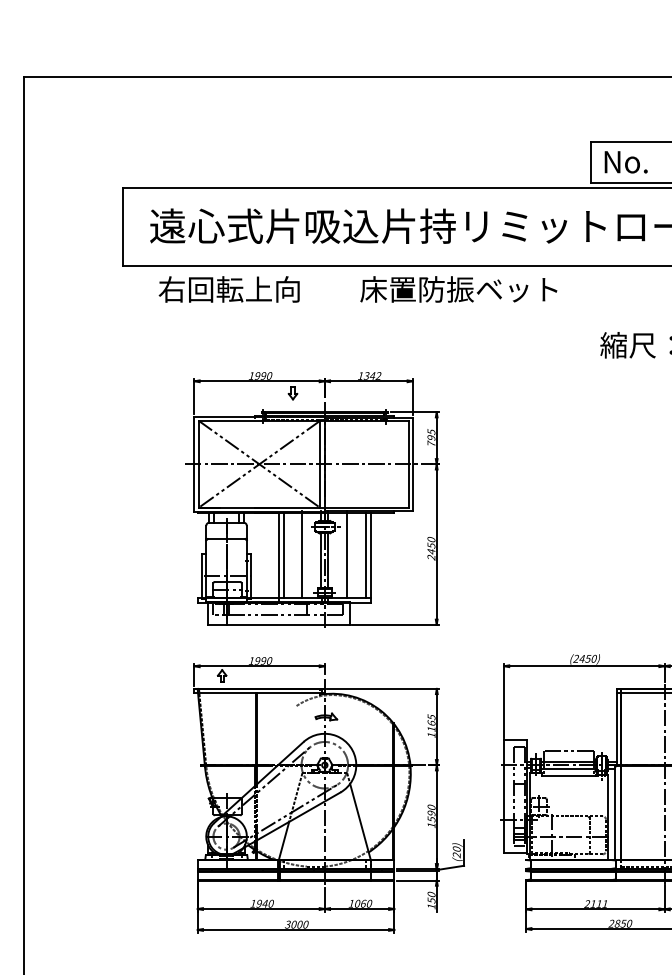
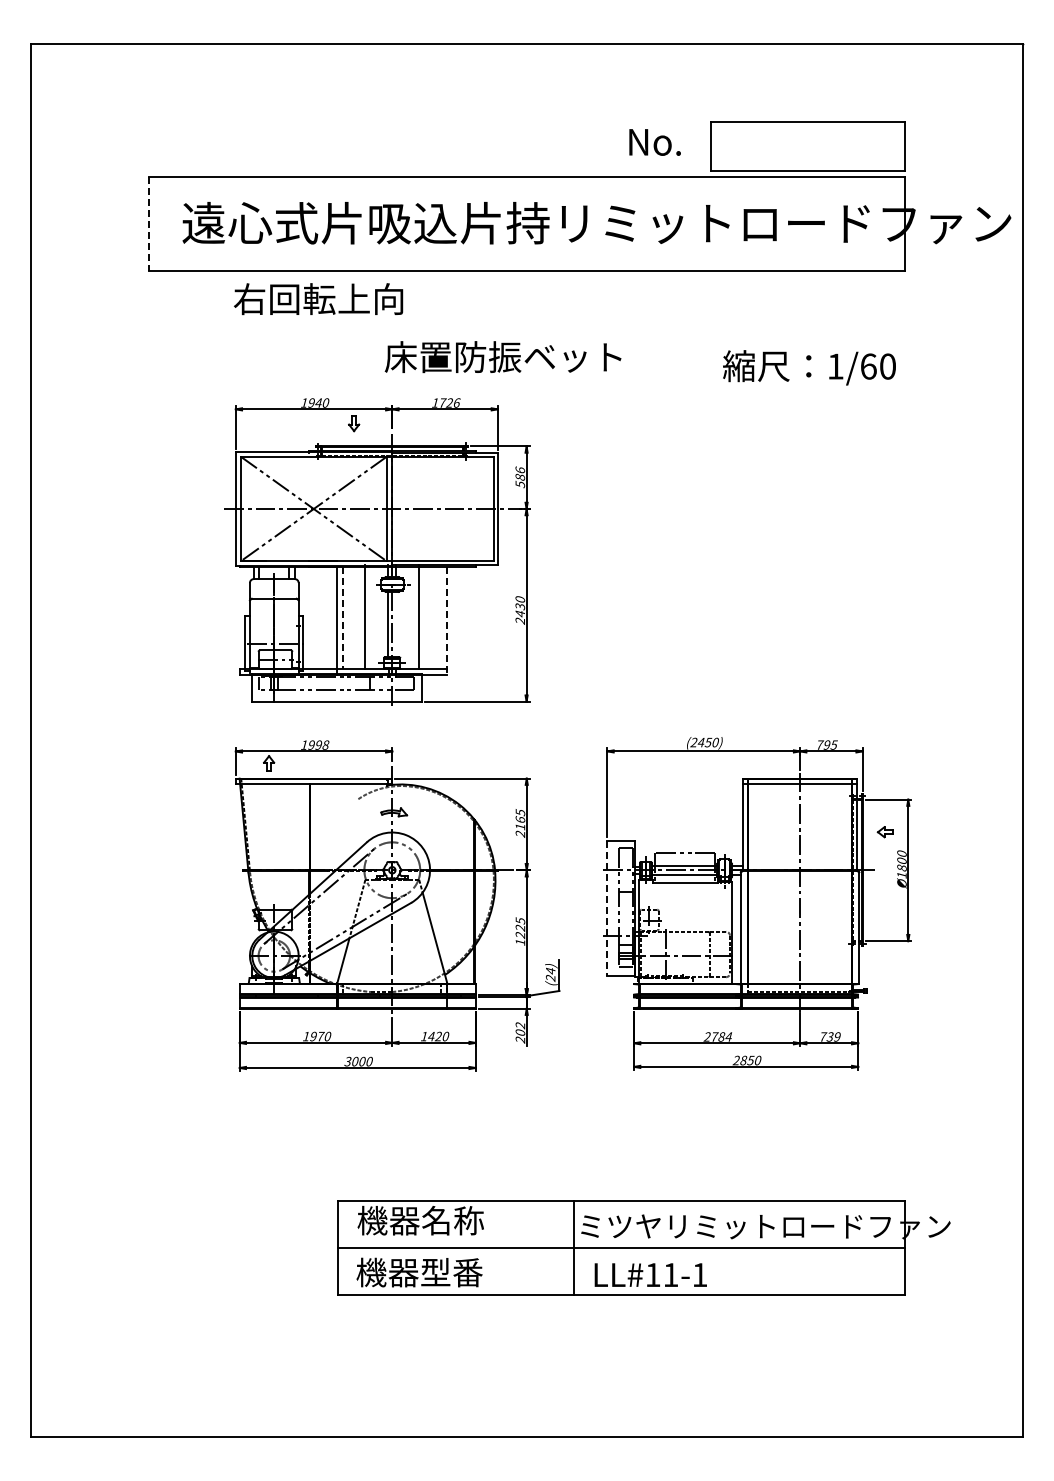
text: (625, 162) -> (654, 142), moved
line: (122, 227) -> (149, 224), solid -> dashed
text: (229, 289) -> (318, 299), moved
text: (458, 289) -> (502, 357), moved
text: (263, 375) -> (318, 402), 1990 -> 1940
text: (372, 375) -> (449, 402), 1342 -> 1726
text: (431, 438) -> (520, 477), 795 -> 586
text: (430, 544) -> (519, 605), 2450 -> 2430
line: (284, 555) -> (343, 618), solid -> dashed
line: (365, 555) -> (441, 618), removed
line: (370, 558) -> (447, 621), solid -> dashed
line: (328, 560) -> (396, 624), removed
text: (269, 661) -> (325, 745), 1990 -> 1998
text: (430, 734) -> (519, 833), 1165 -> 2165
line: (504, 797) -> (607, 908), solid -> dashed
text: (431, 812) -> (520, 927), 1590 -> 1225
text: (456, 848) -> (550, 970), (20) -> (24)
text: (431, 900) -> (520, 1032), 150 -> 202
text: (265, 903) -> (320, 1036), 1940 -> 1970
text: (360, 903) -> (435, 1036), 1060 -> 1420
text: (599, 903) -> (721, 1036), 2111 -> 2784

